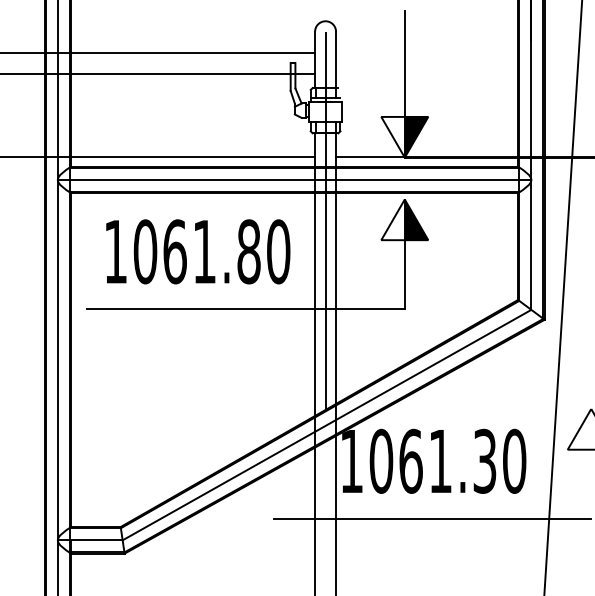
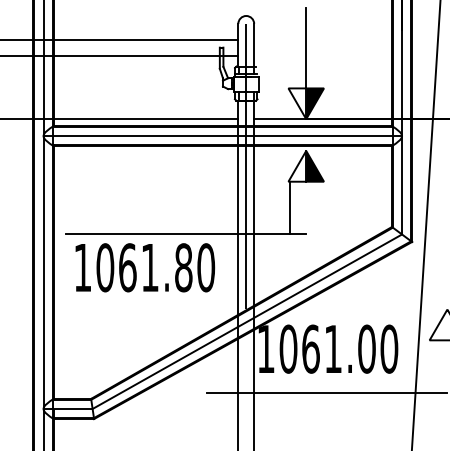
text: (198, 251) -> (145, 267), moved
line: (404, 274) -> (290, 207), moved
text: (484, 460) -> (366, 348), 1061.30 -> 1061.00

